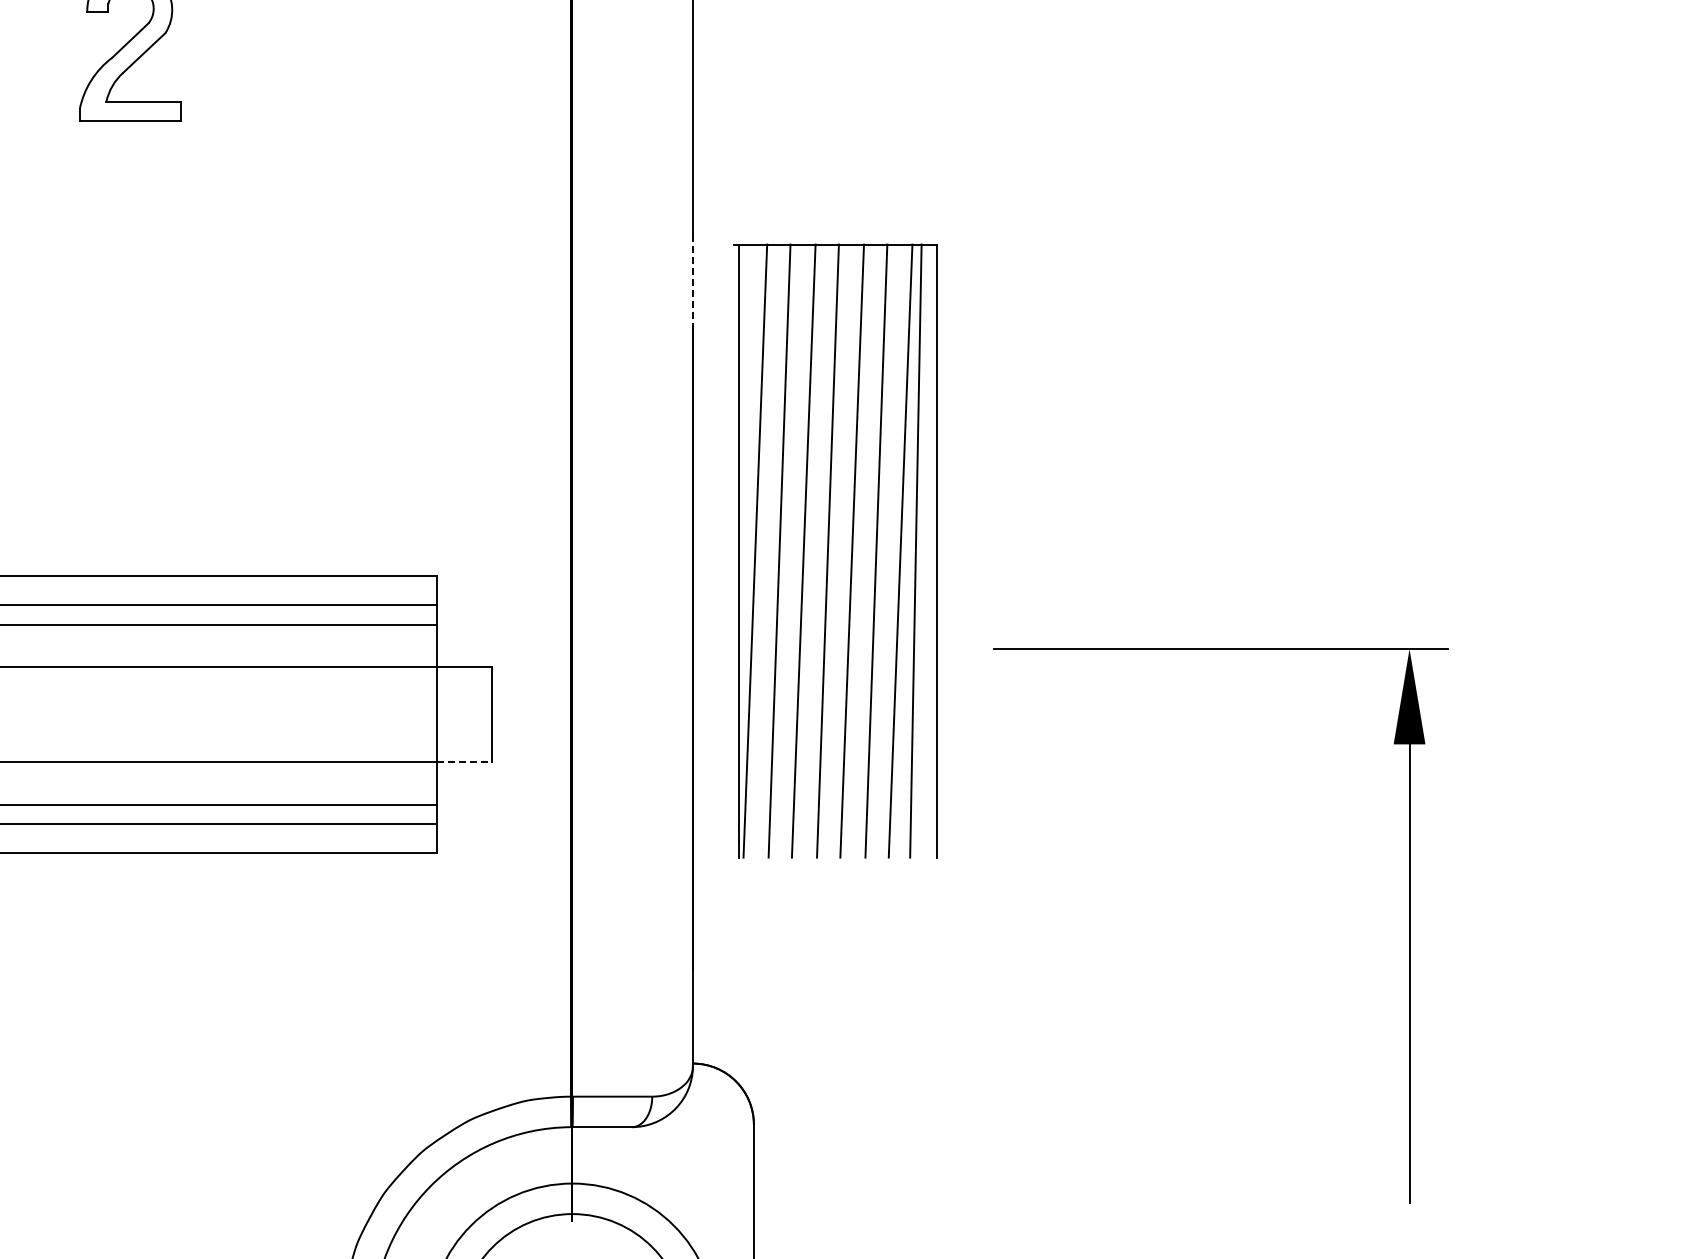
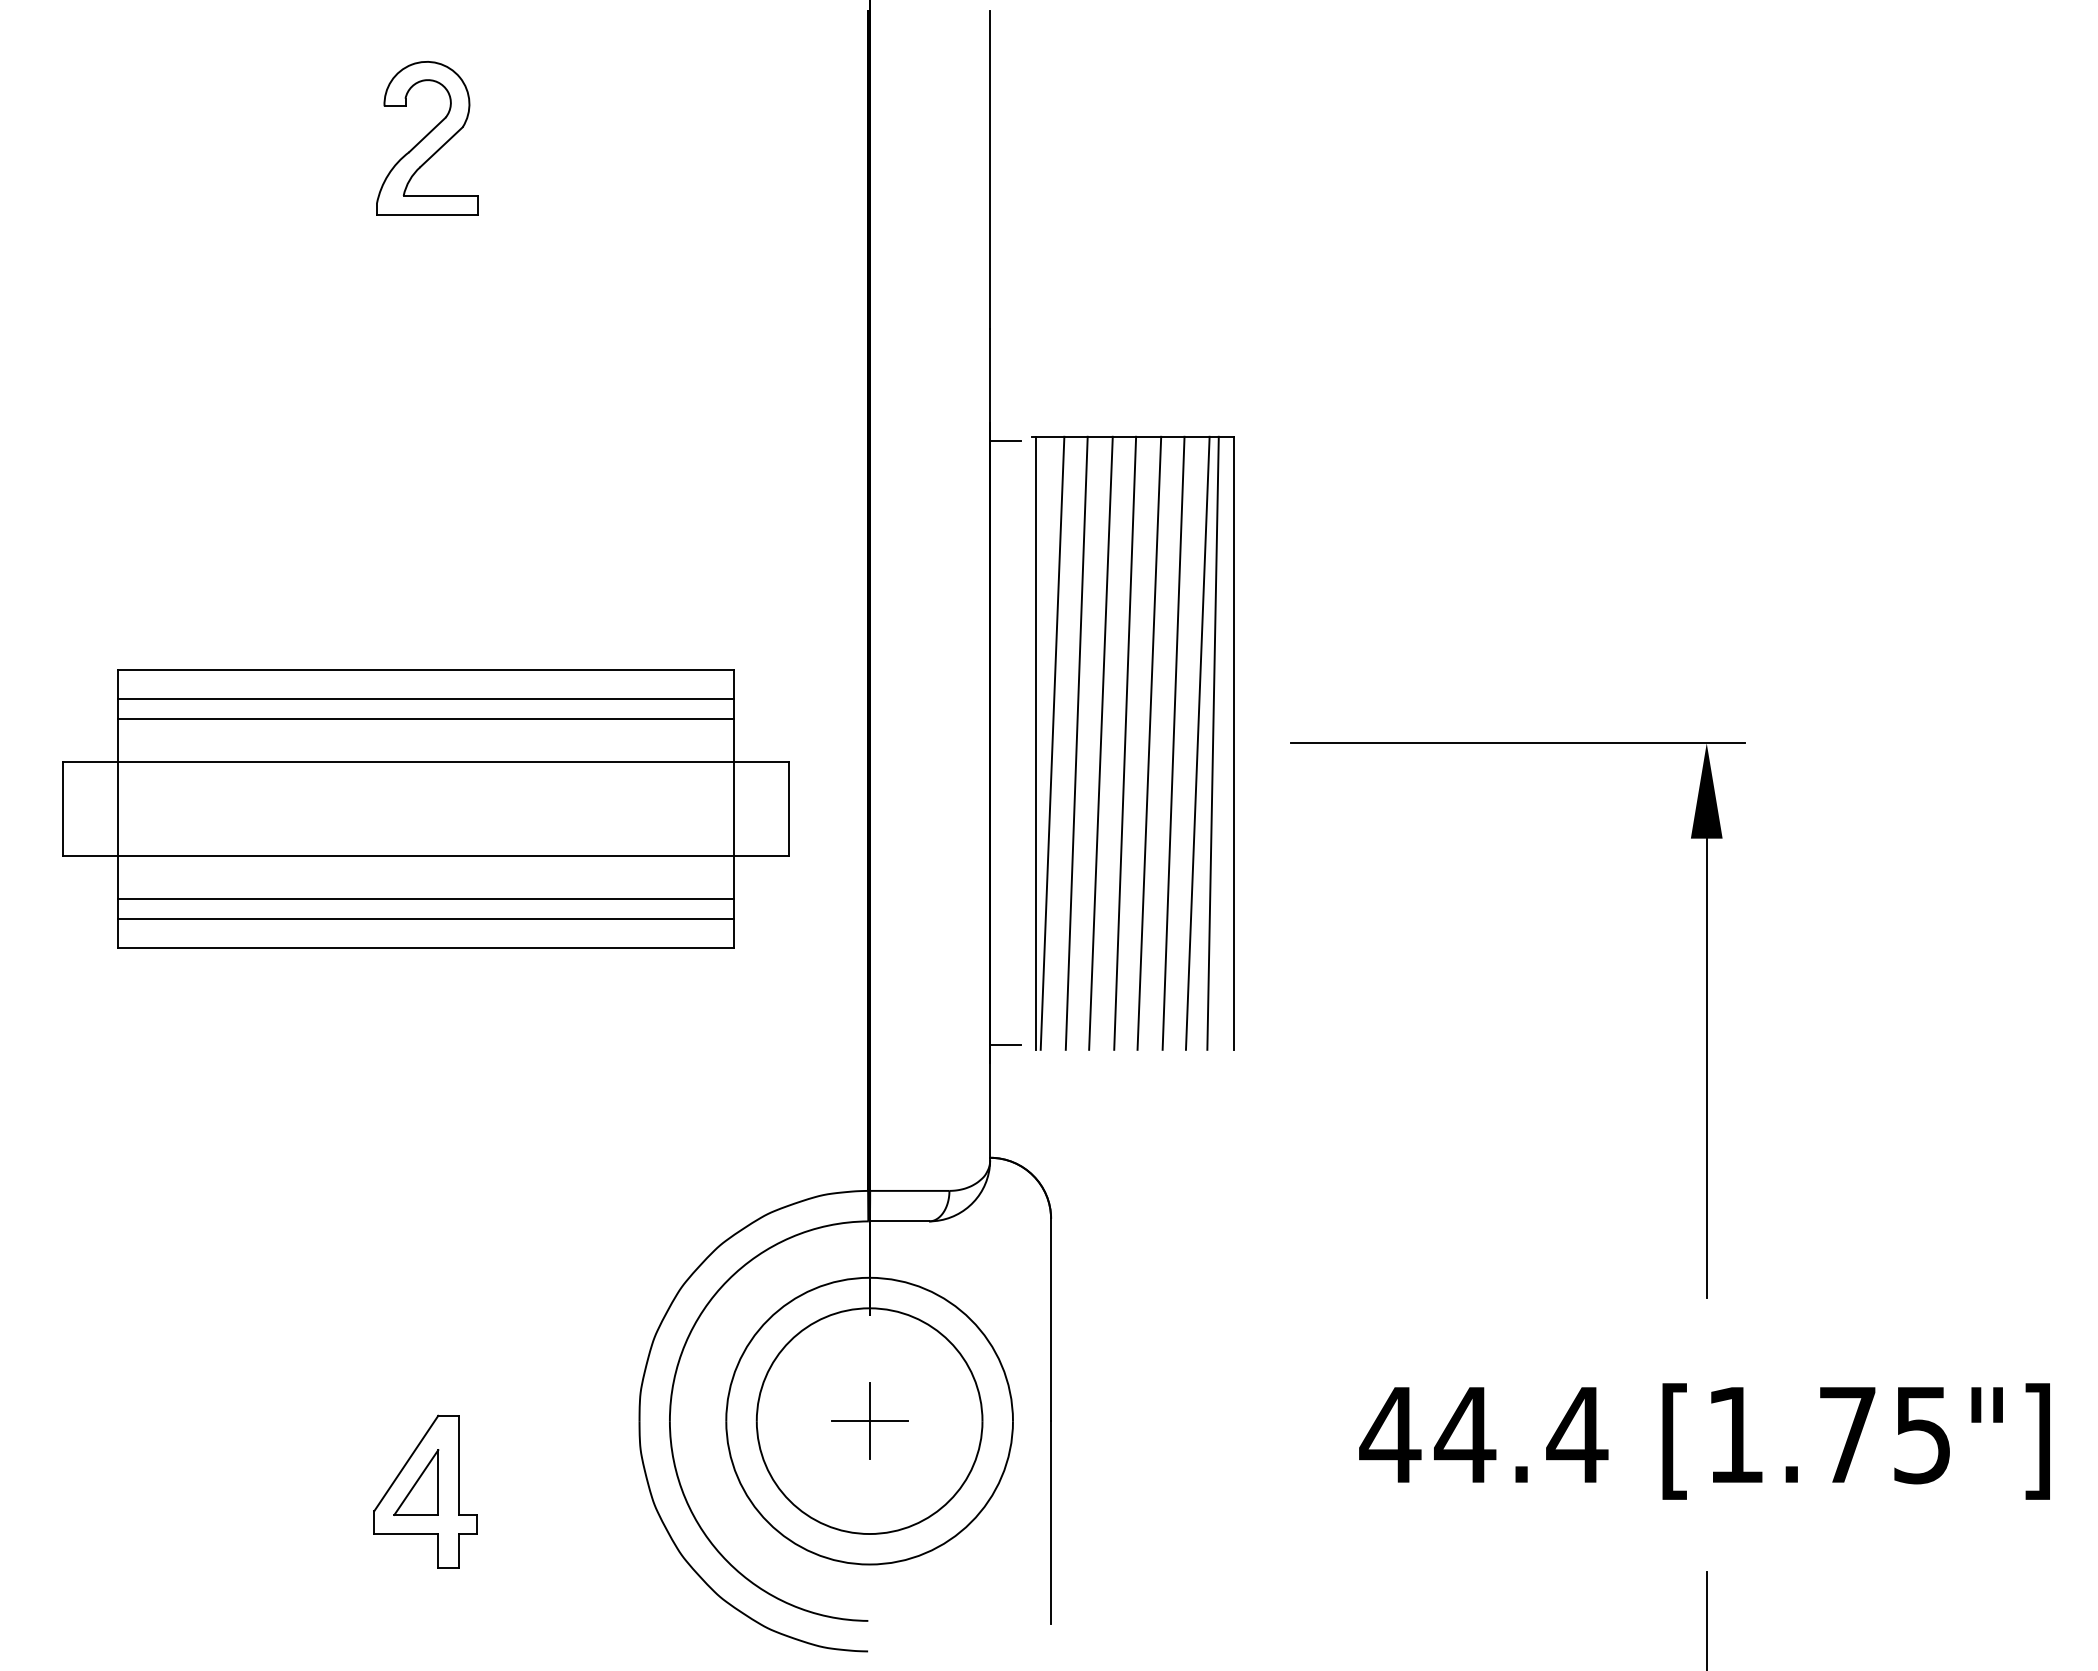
line: (693, 282) -> (990, 376), dashed -> solid
line: (708, 347) -> (1005, 441), added
part: (835, 550) -> (1132, 742), moved
line: (464, 762) -> (761, 856), dashed -> solid
line: (708, 951) -> (1005, 1045), added

